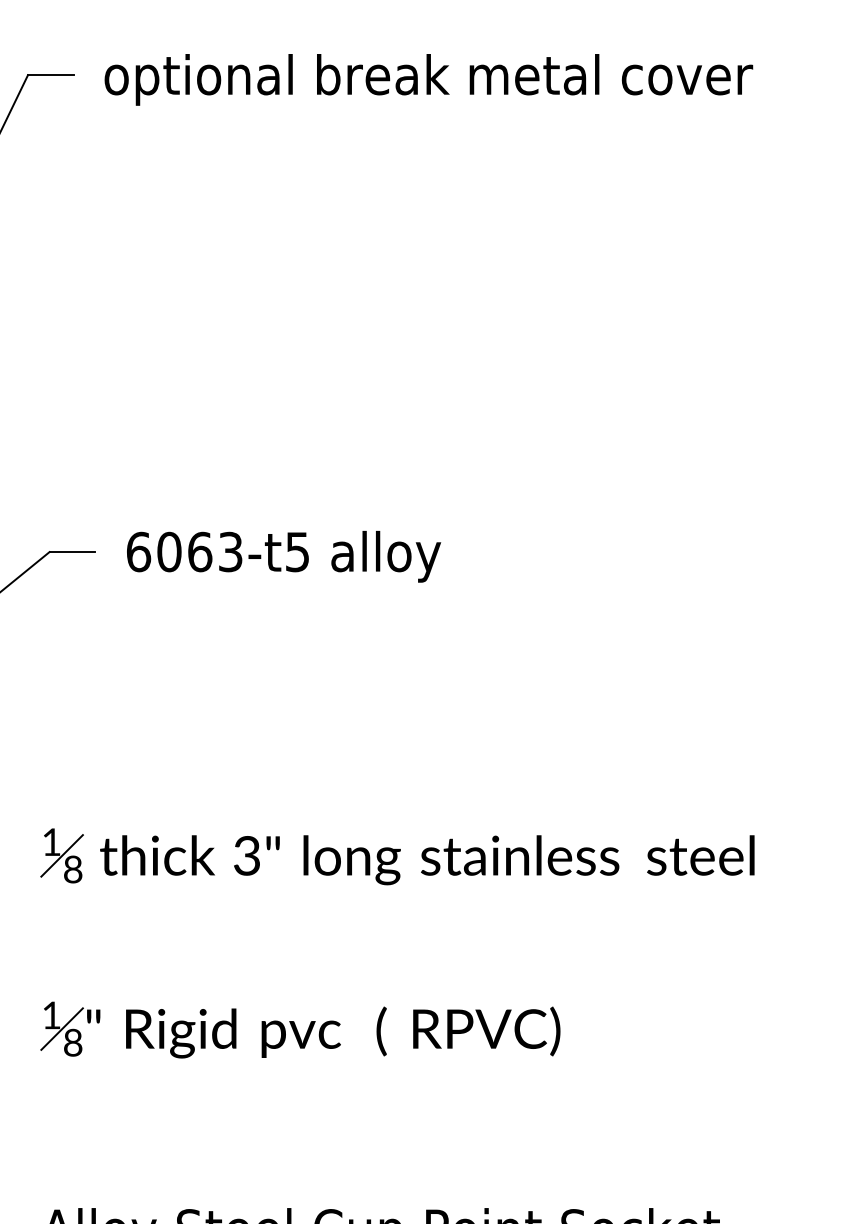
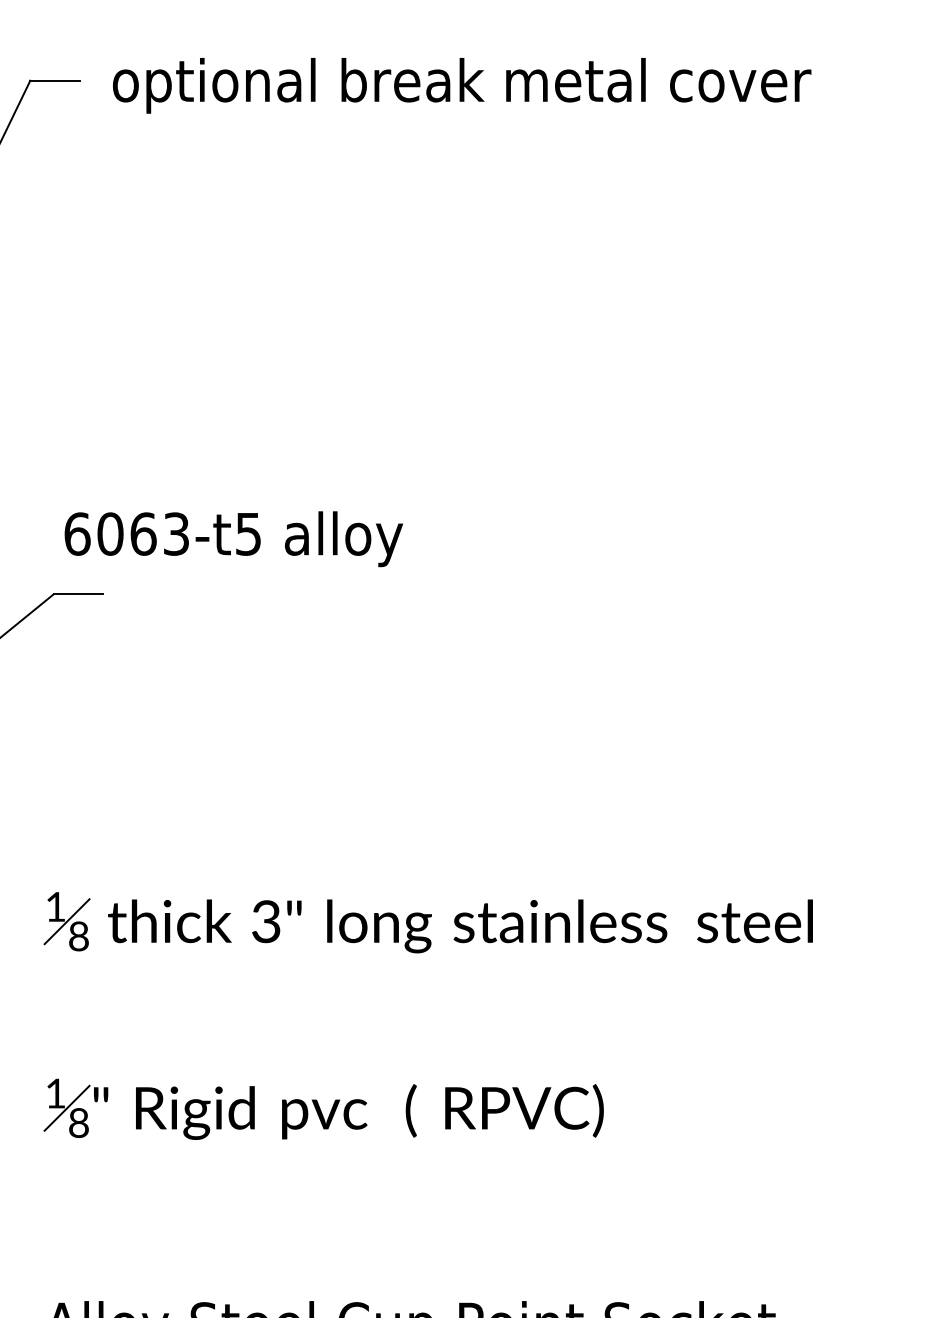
text: (284, 556) -> (234, 538), moved

